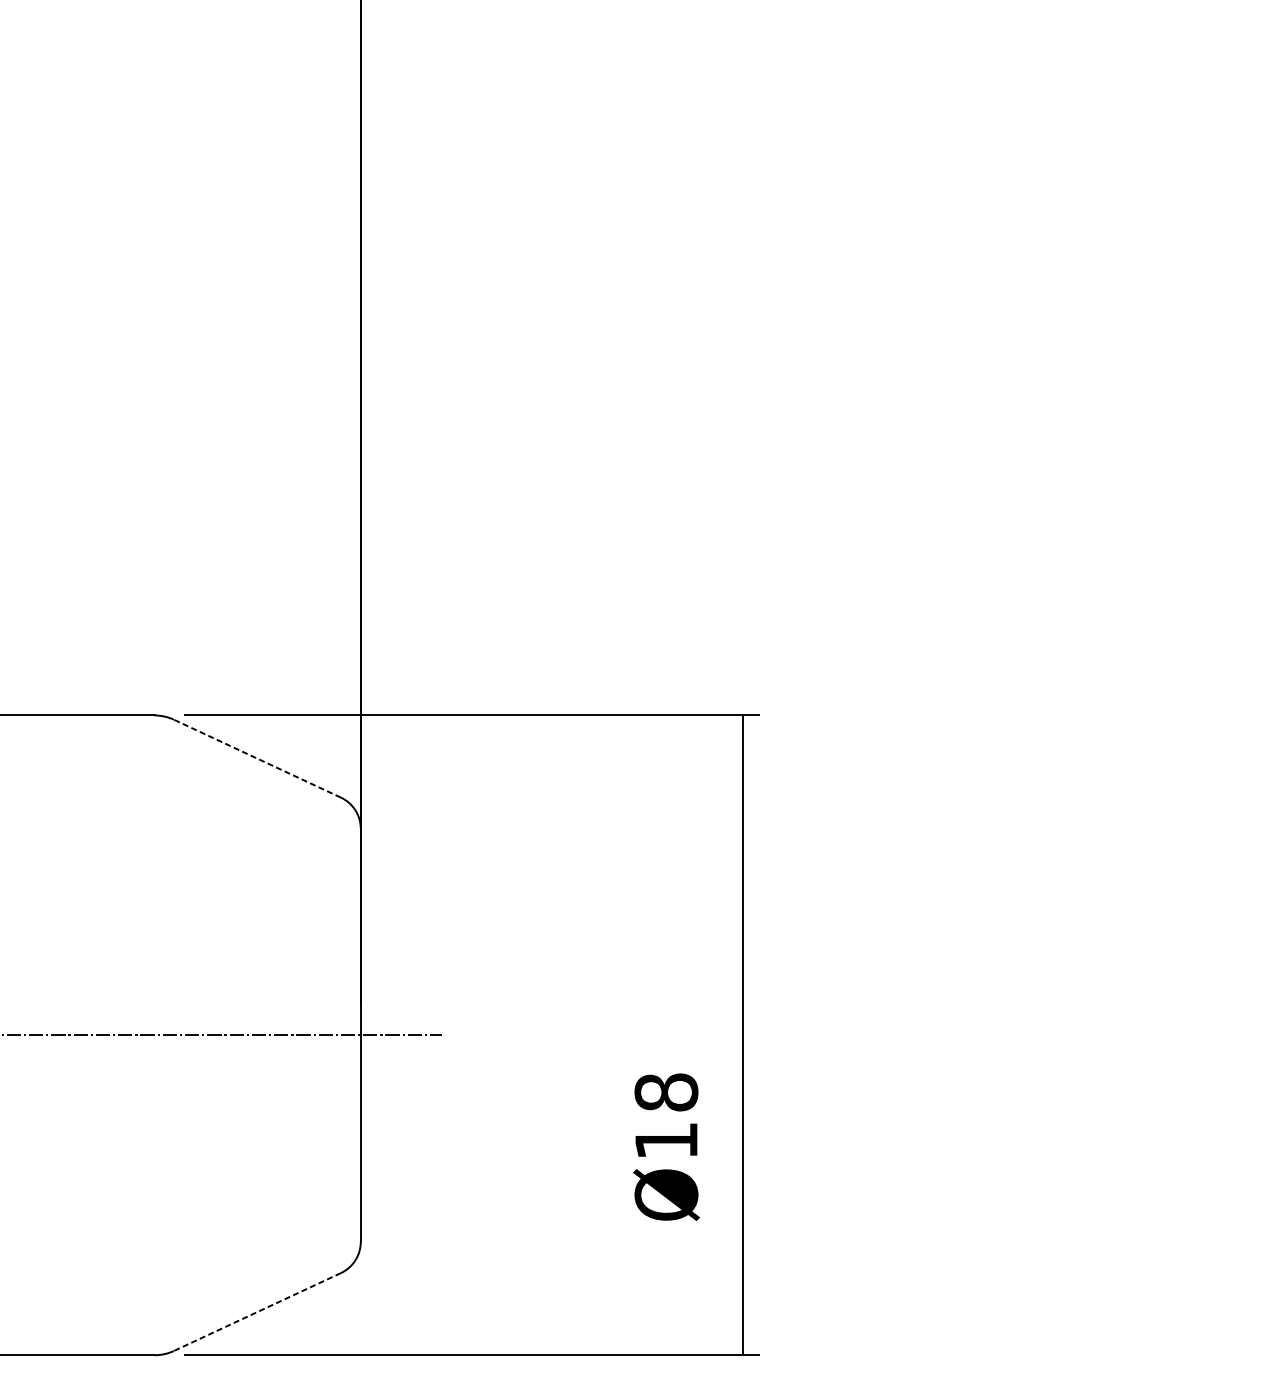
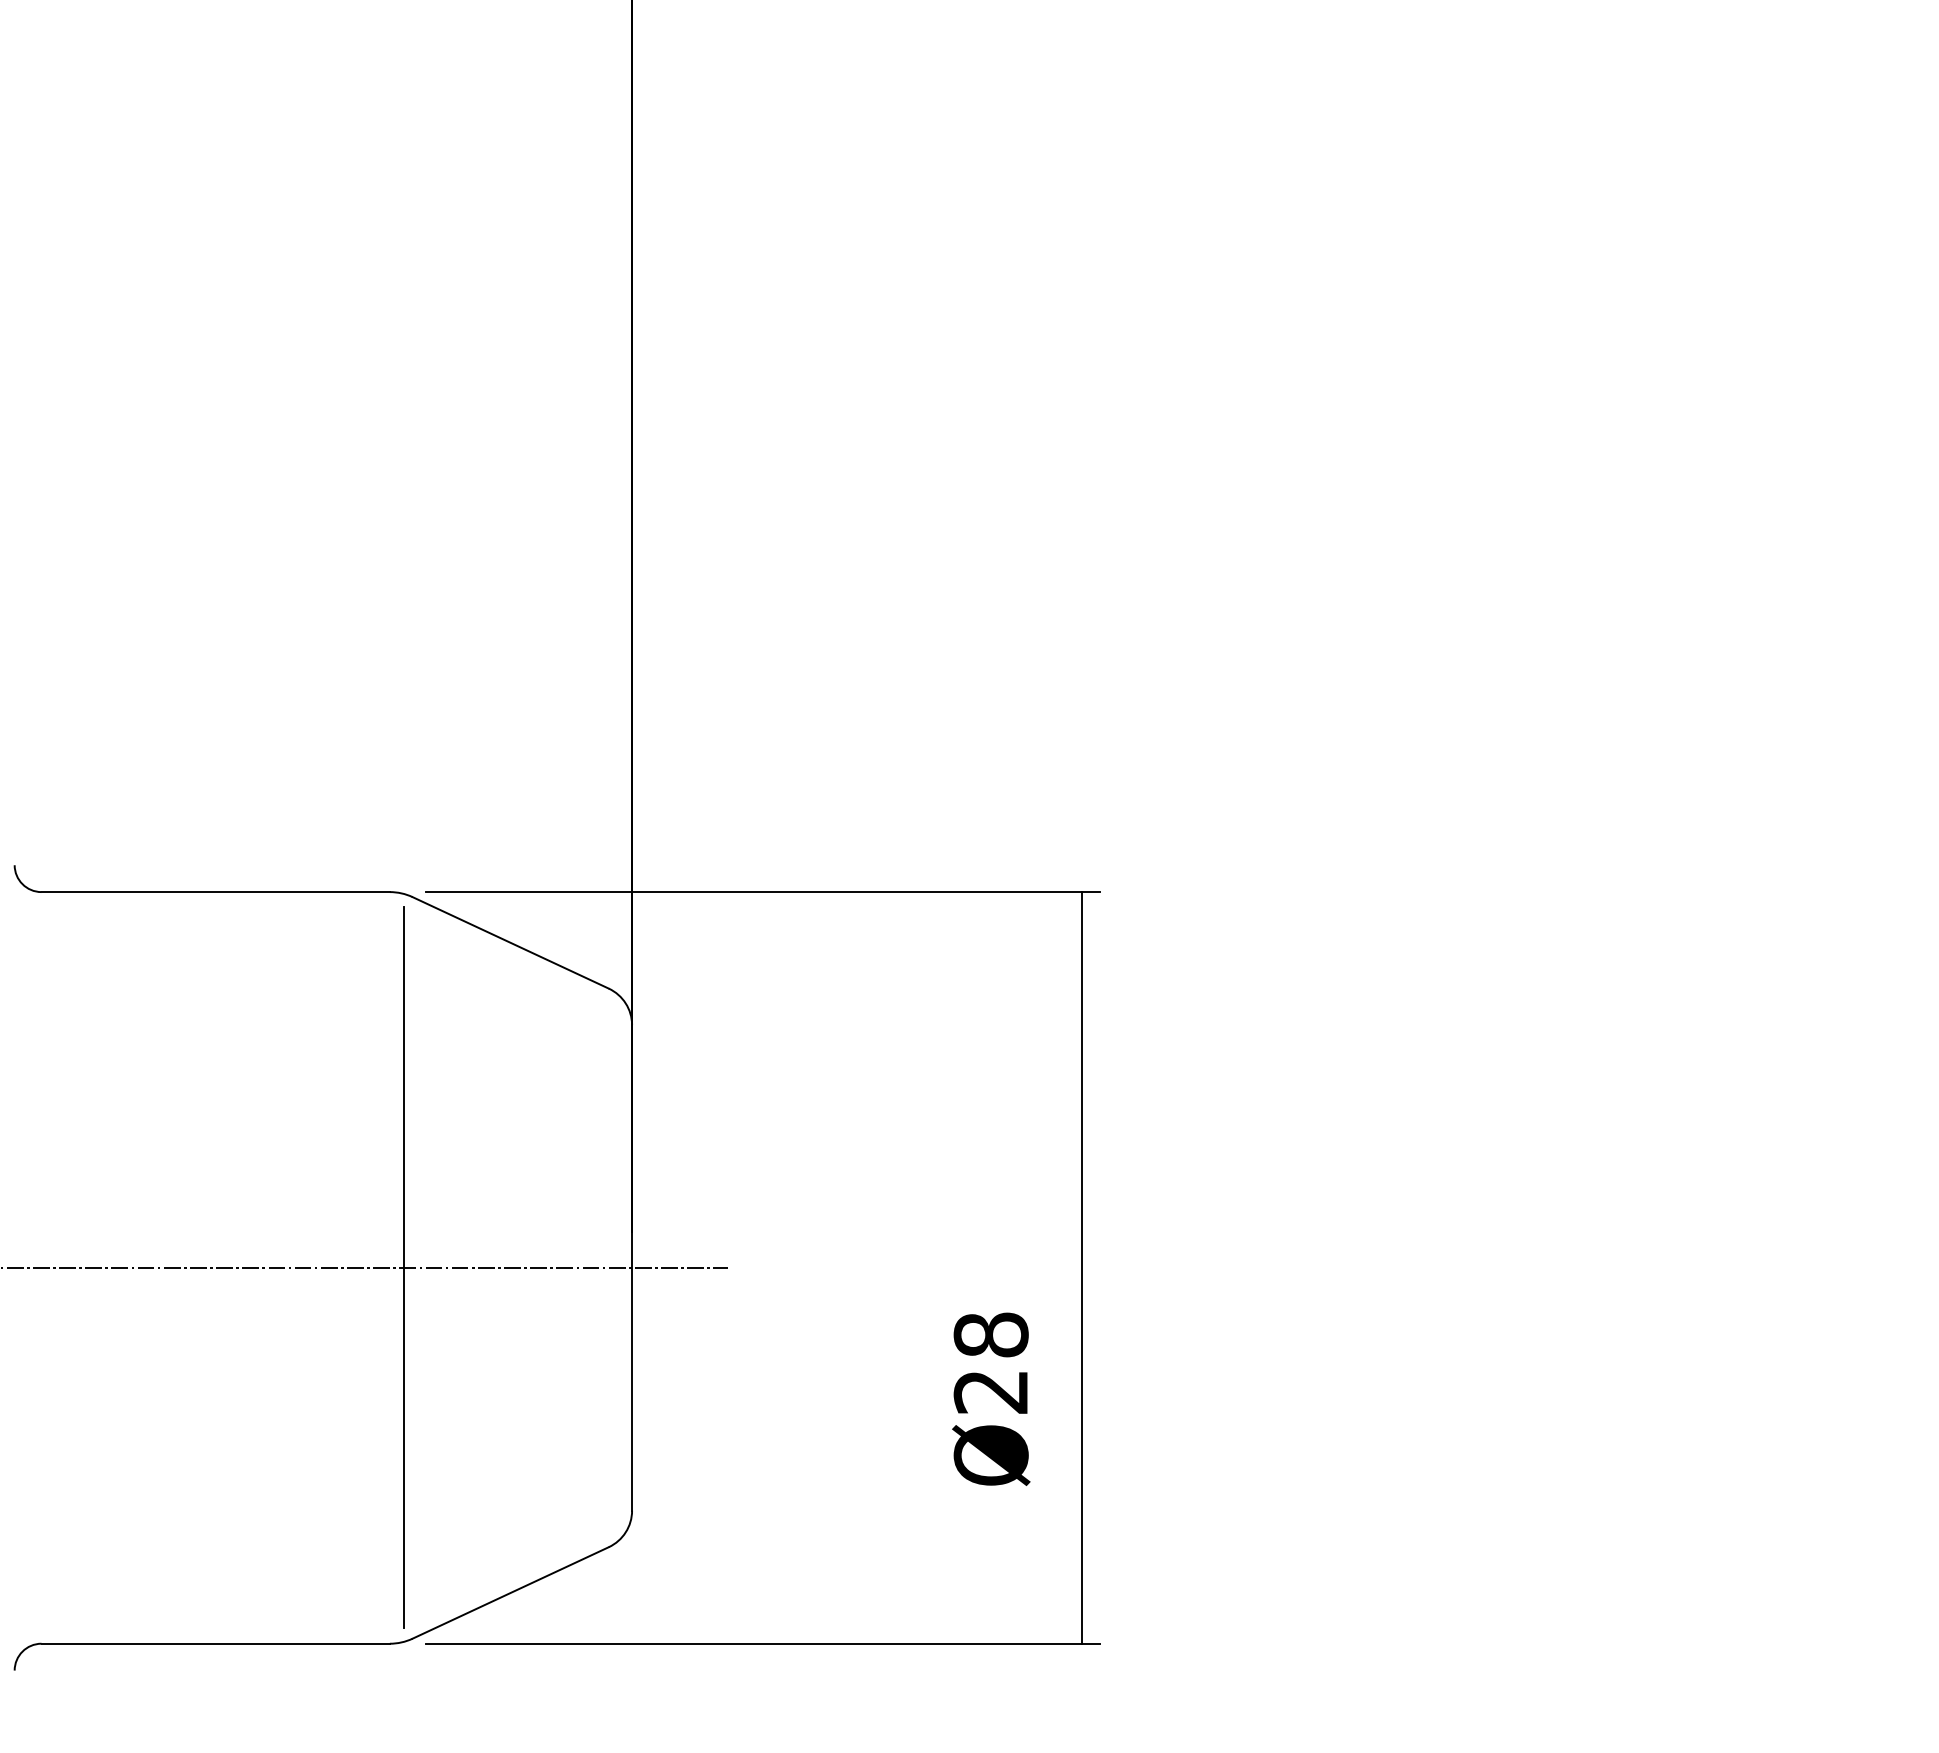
line: (257, 758) -> (510, 942), dashed -> solid
line: (167, 1034) -> (404, 1266), added
text: (665, 1141) -> (990, 1392), Ø18 -> Ø28
line: (257, 1312) -> (510, 1593), dashed -> solid

